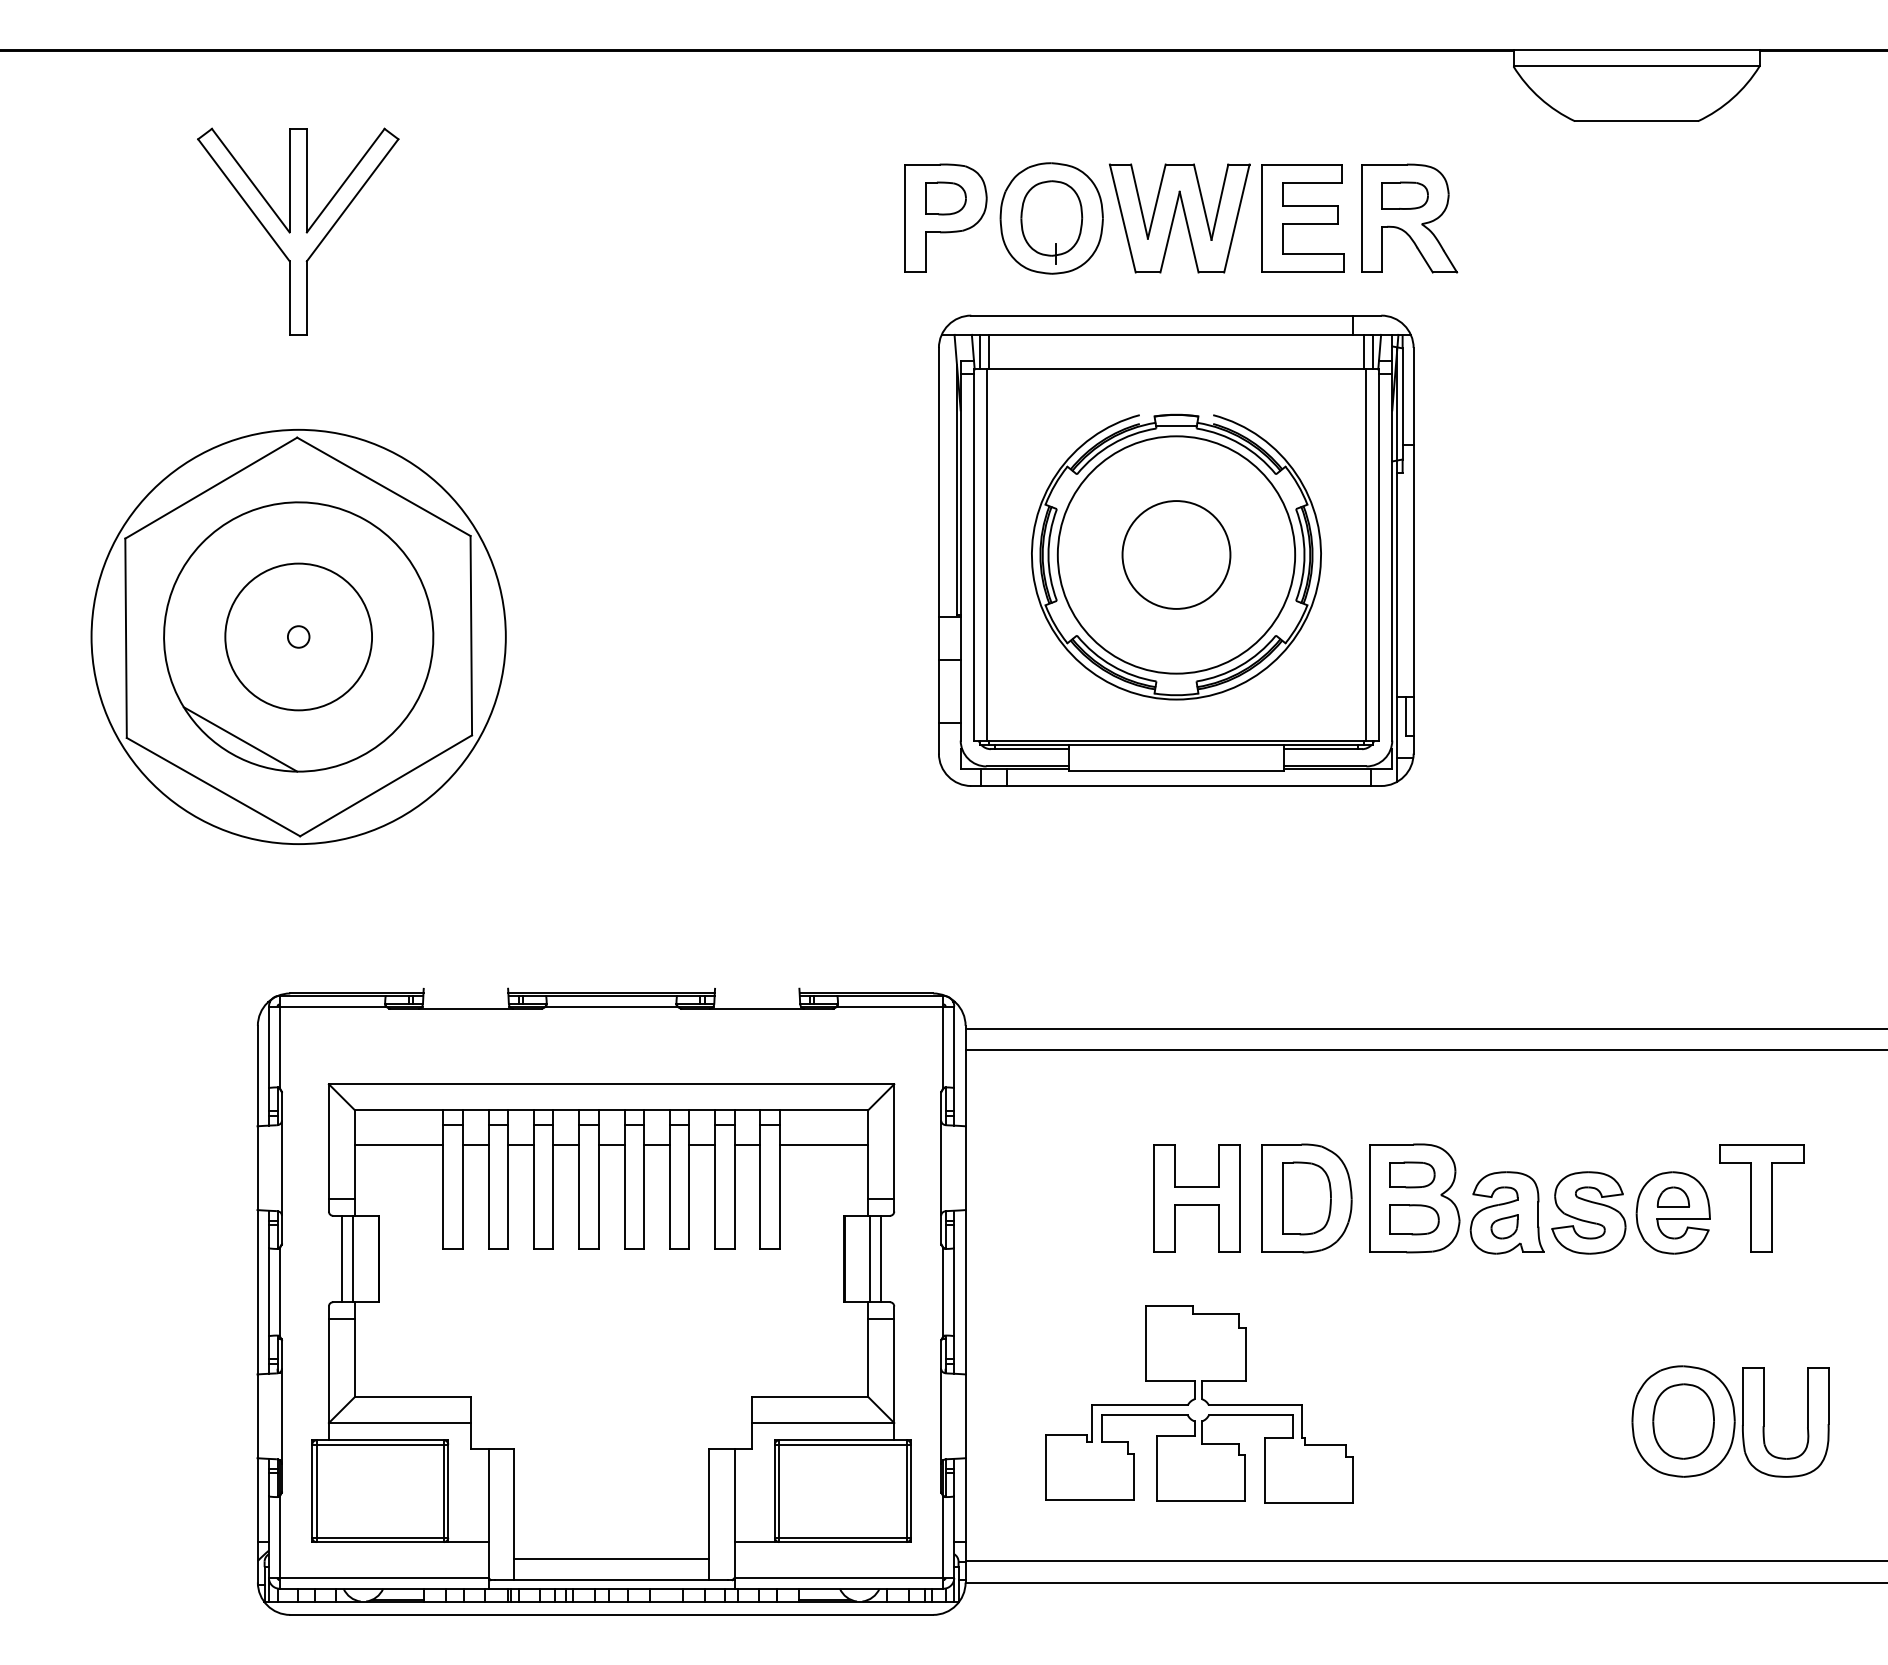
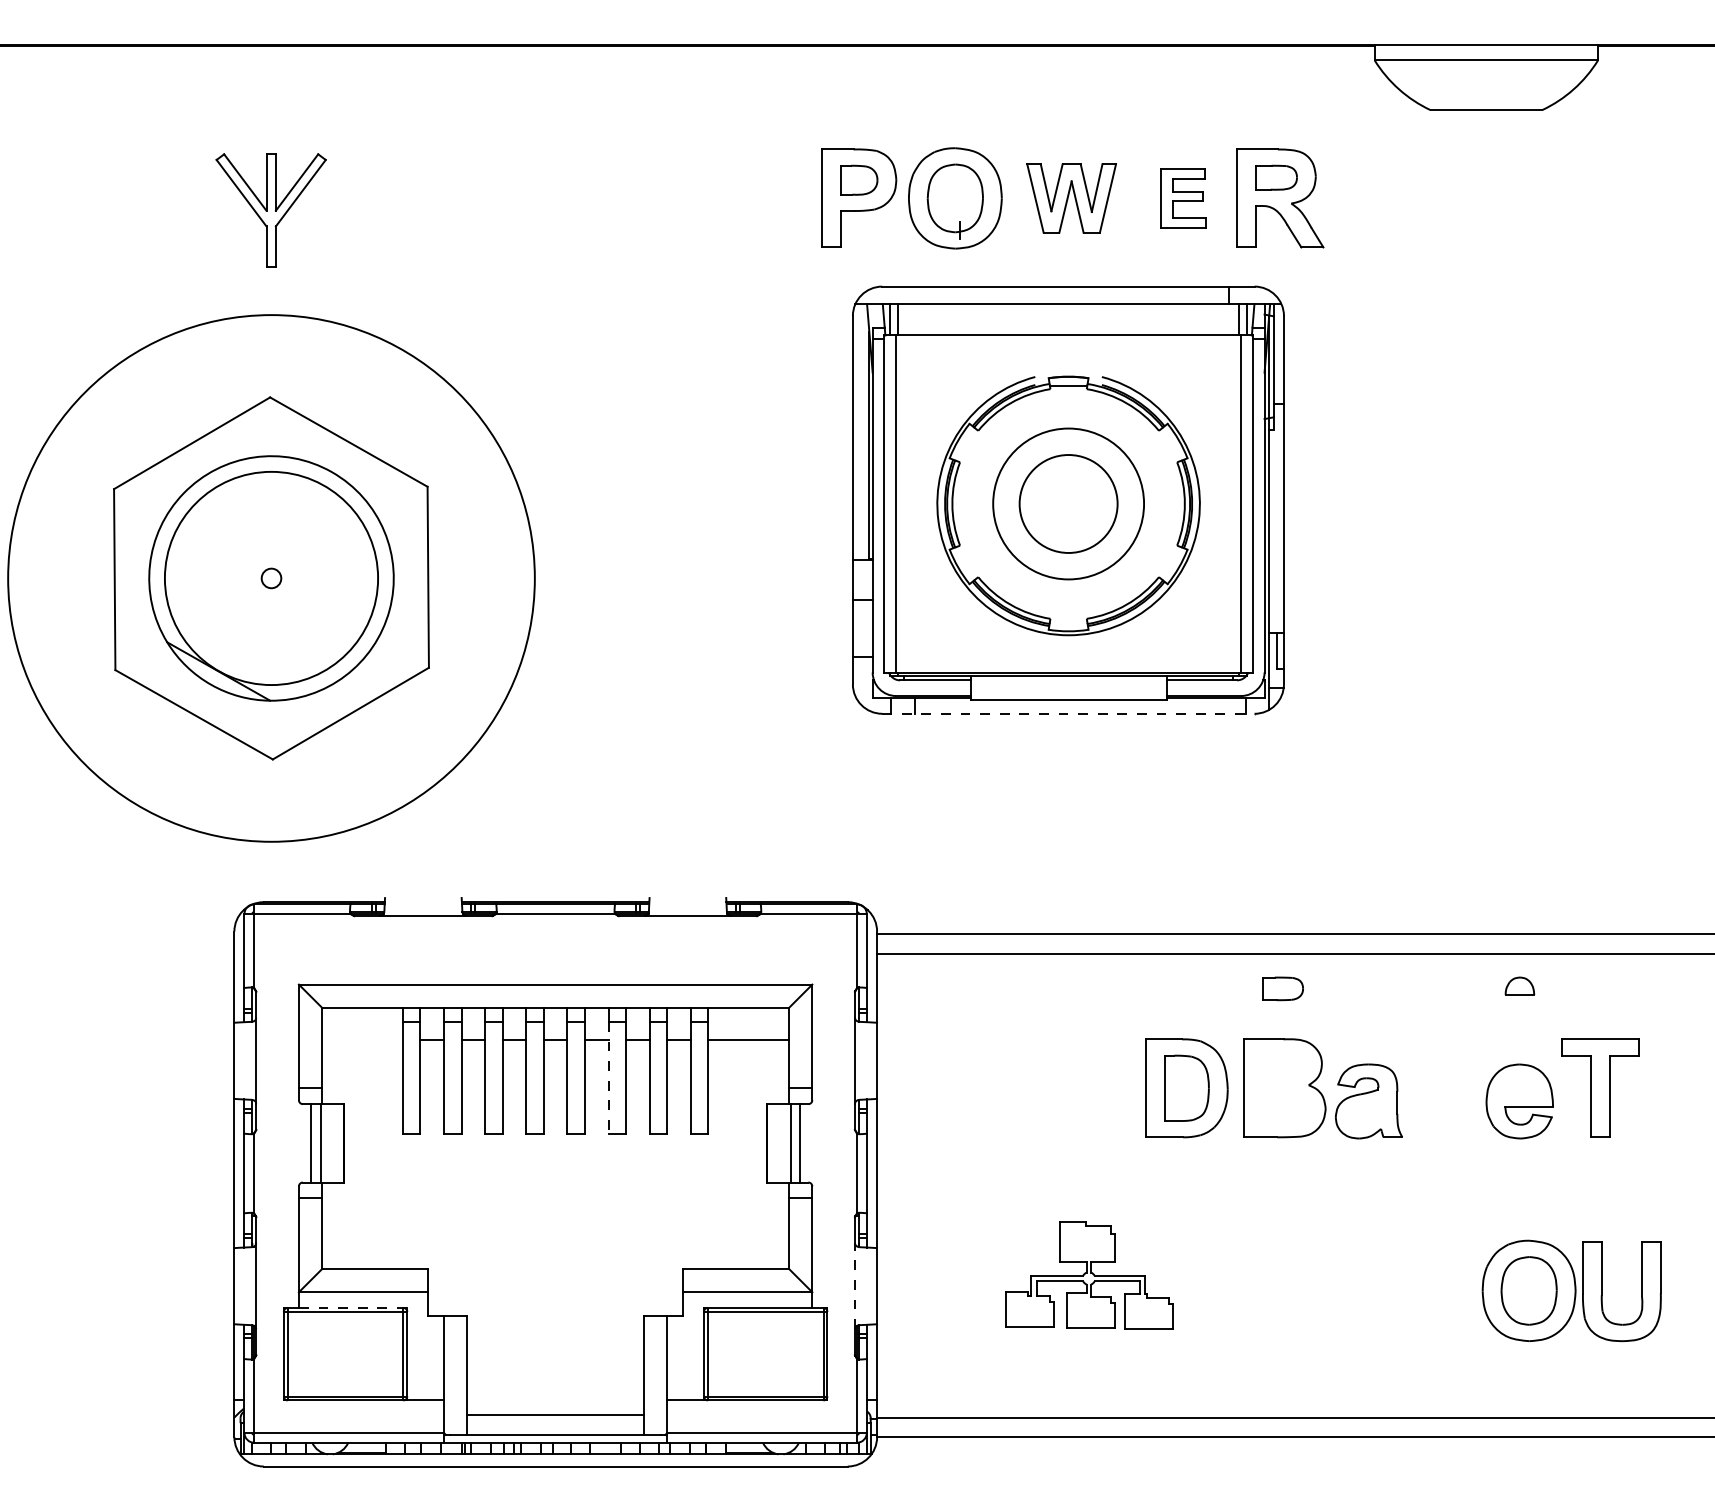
part: (1179, 218) -> (1071, 198), size x0.7
part: (1302, 218) -> (1183, 198), size x0.6
part: (298, 231) -> (271, 210), size x0.6
circle: (1176, 554) -> (1068, 503), size x0.7
circle: (298, 636) -> (271, 578), size x1.4
circle: (298, 636) -> (271, 578), size x1.6
line: (1176, 786) -> (1068, 714), solid -> dashed
line: (398, 1145) -> (362, 1040), removed
part: (1412, 1174) -> (1282, 988), moved
line: (669, 1187) -> (608, 1078), solid -> dashed
part: (1673, 1196) -> (1519, 985), moved
part: (1196, 1198) -> (1086, 1088), removed
part: (1588, 1212) -> (1442, 1101), removed
part: (1414, 1219) -> (1284, 1107), removed
part: (1504, 1226) -> (1366, 1113), removed
part: (1199, 1404) -> (1089, 1275), size x0.6
line: (941, 1415) -> (855, 1285), solid -> dashed
line: (388, 1440) -> (353, 1308), solid -> dashed

